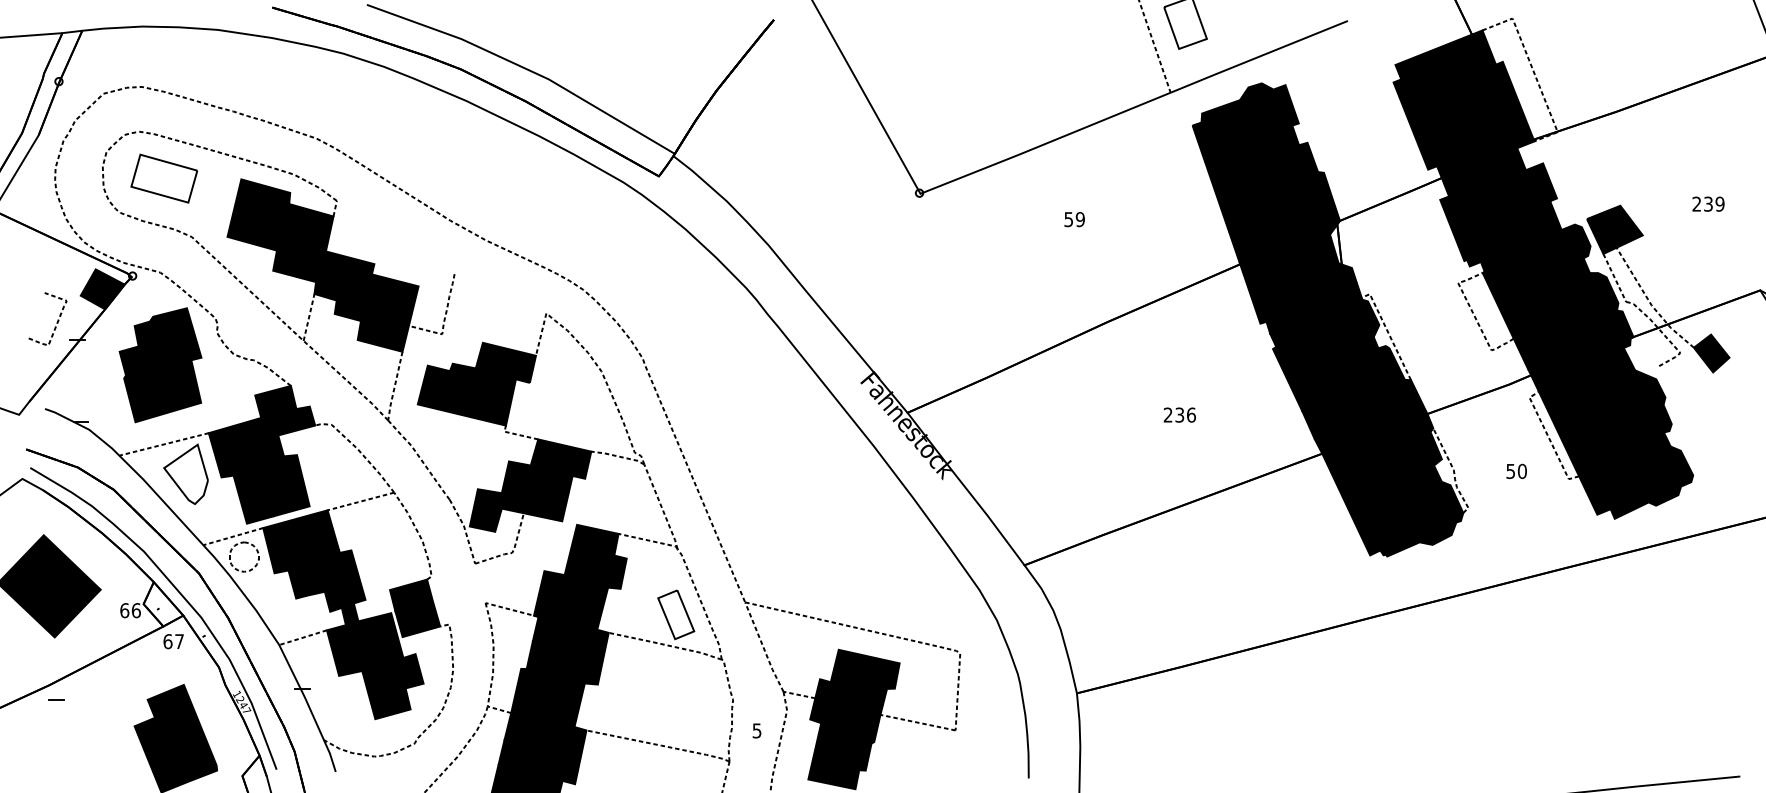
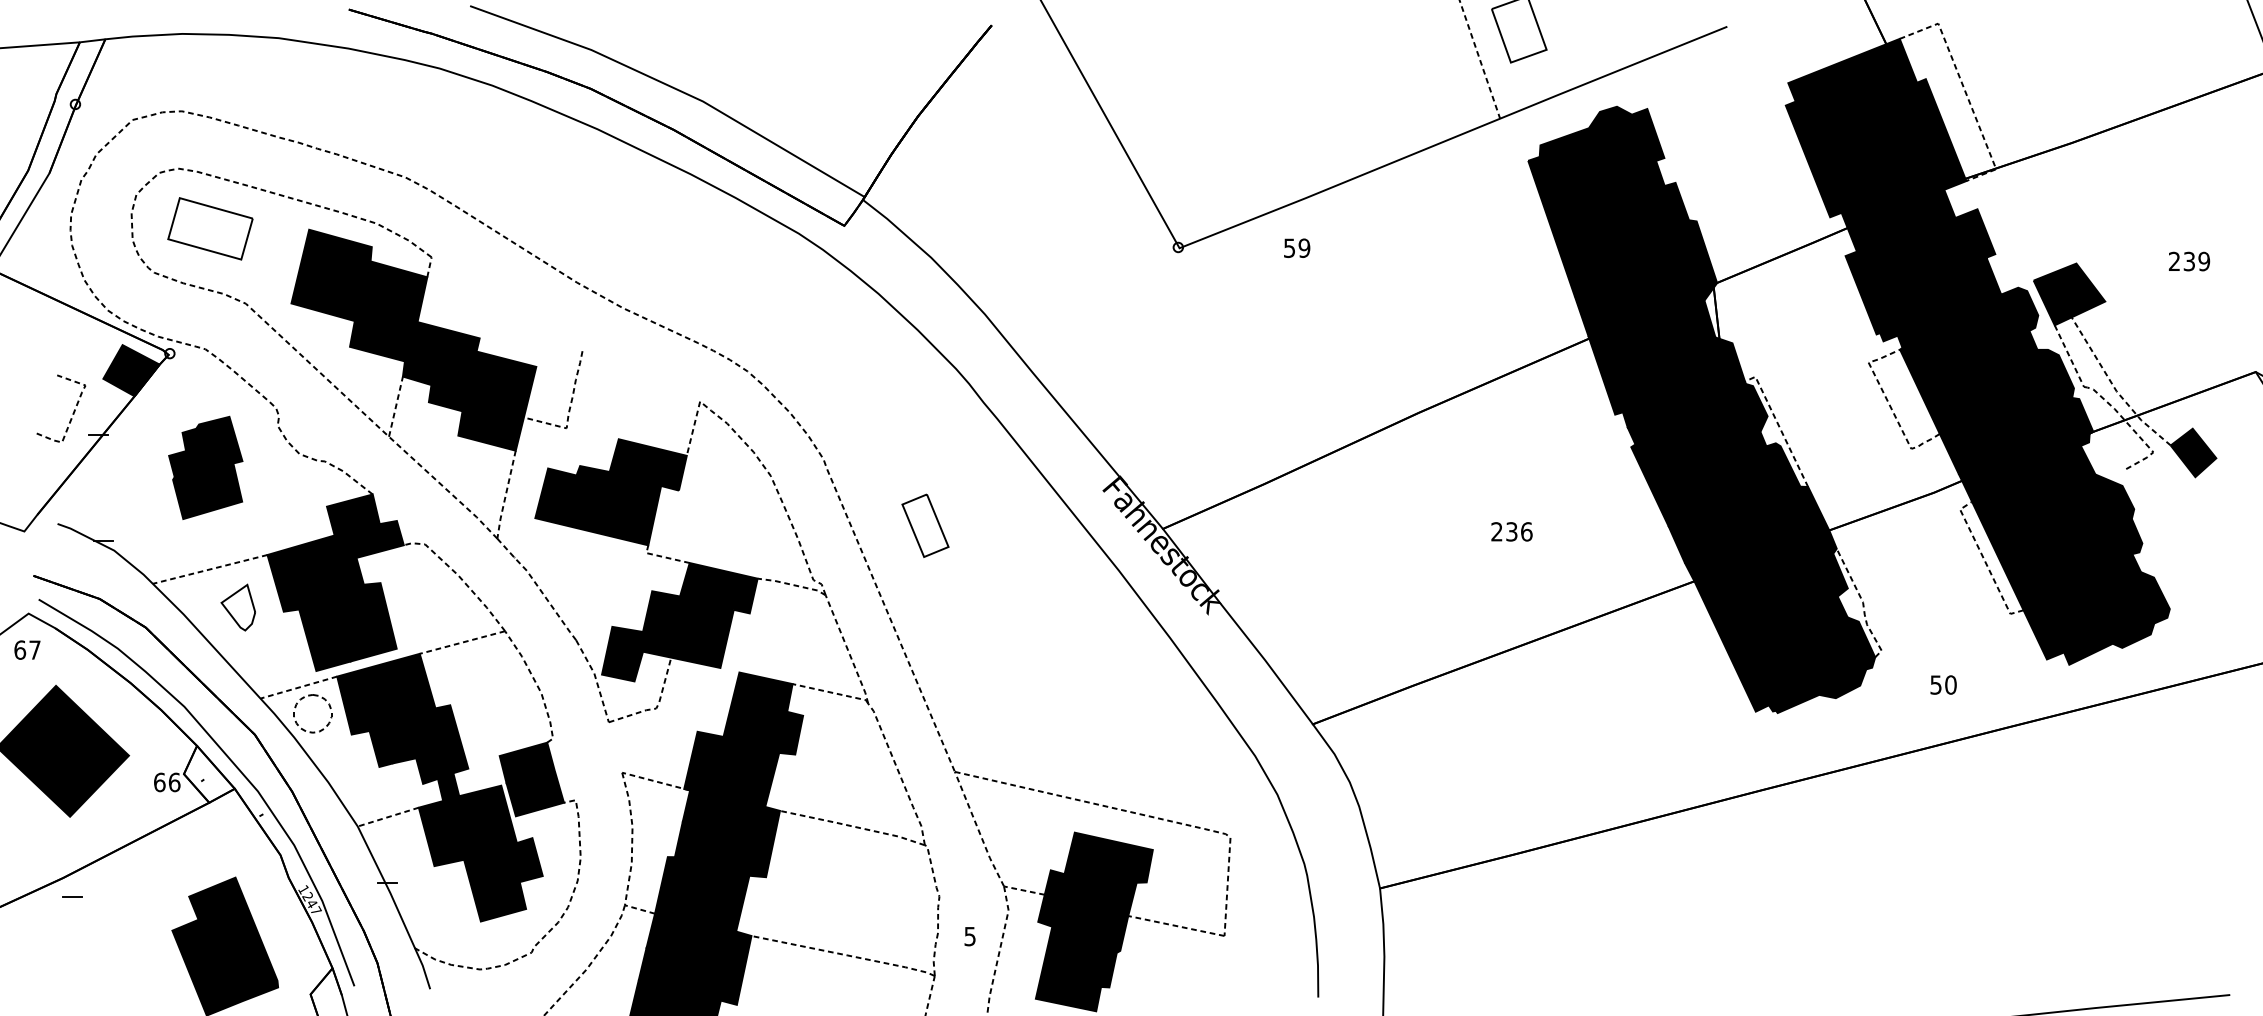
text: (1074, 218) -> (1297, 247), moved
part: (160, 364) -> (205, 467), size x0.7
text: (1516, 471) -> (1943, 684), moved
part: (186, 474) -> (238, 607), size x0.6
part: (676, 614) -> (925, 525), moved
text: (173, 641) -> (27, 649), moved

